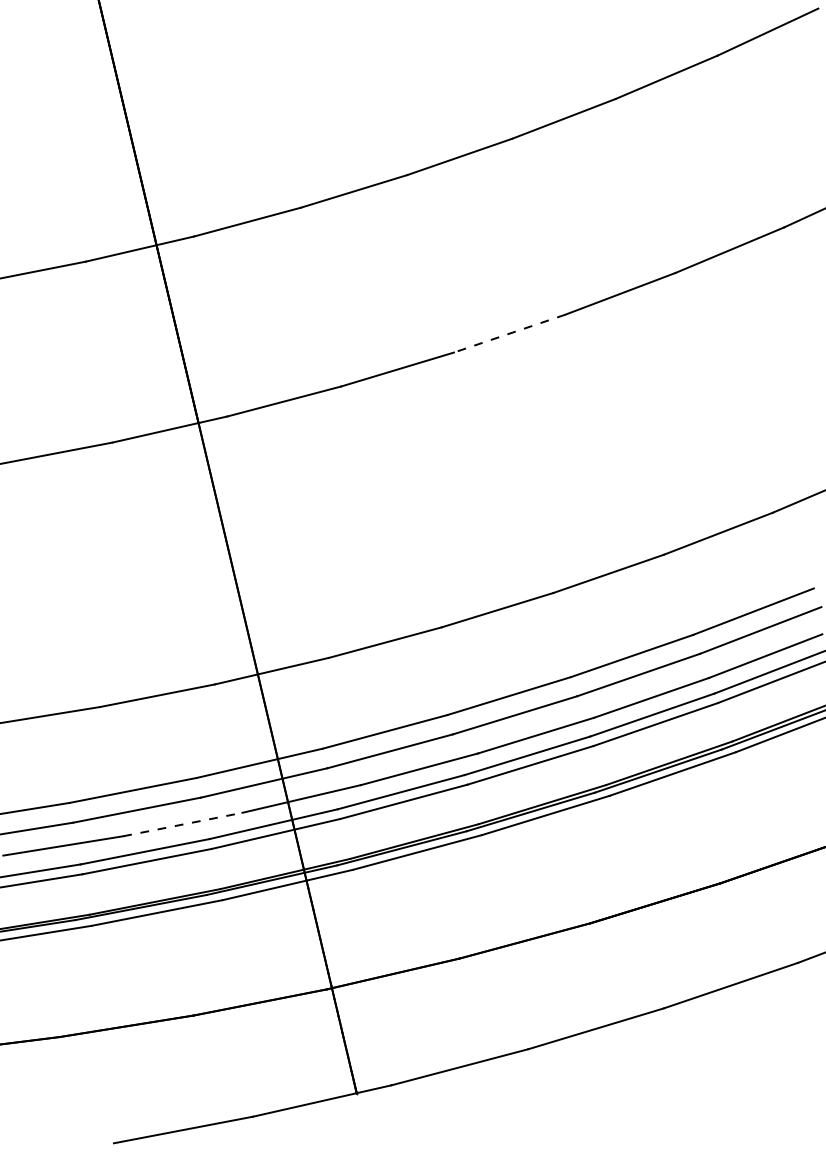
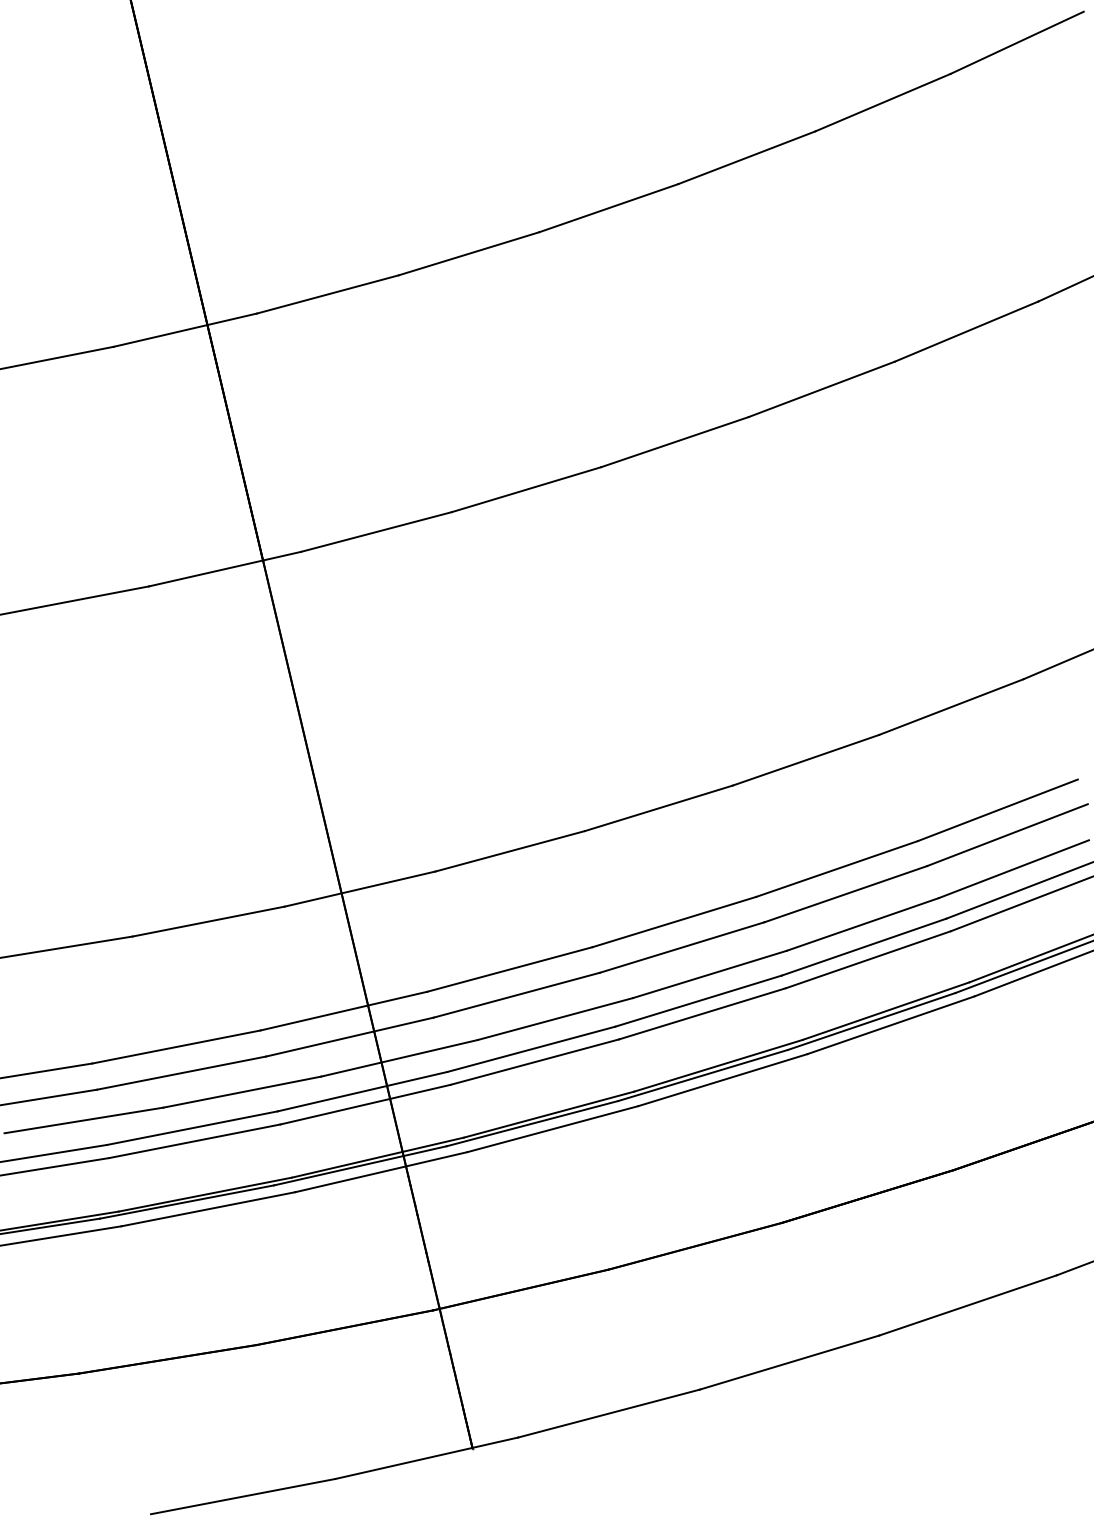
line: (510, 333) -> (675, 442), dashed -> solid
line: (183, 824) -> (242, 1092), dashed -> solid

